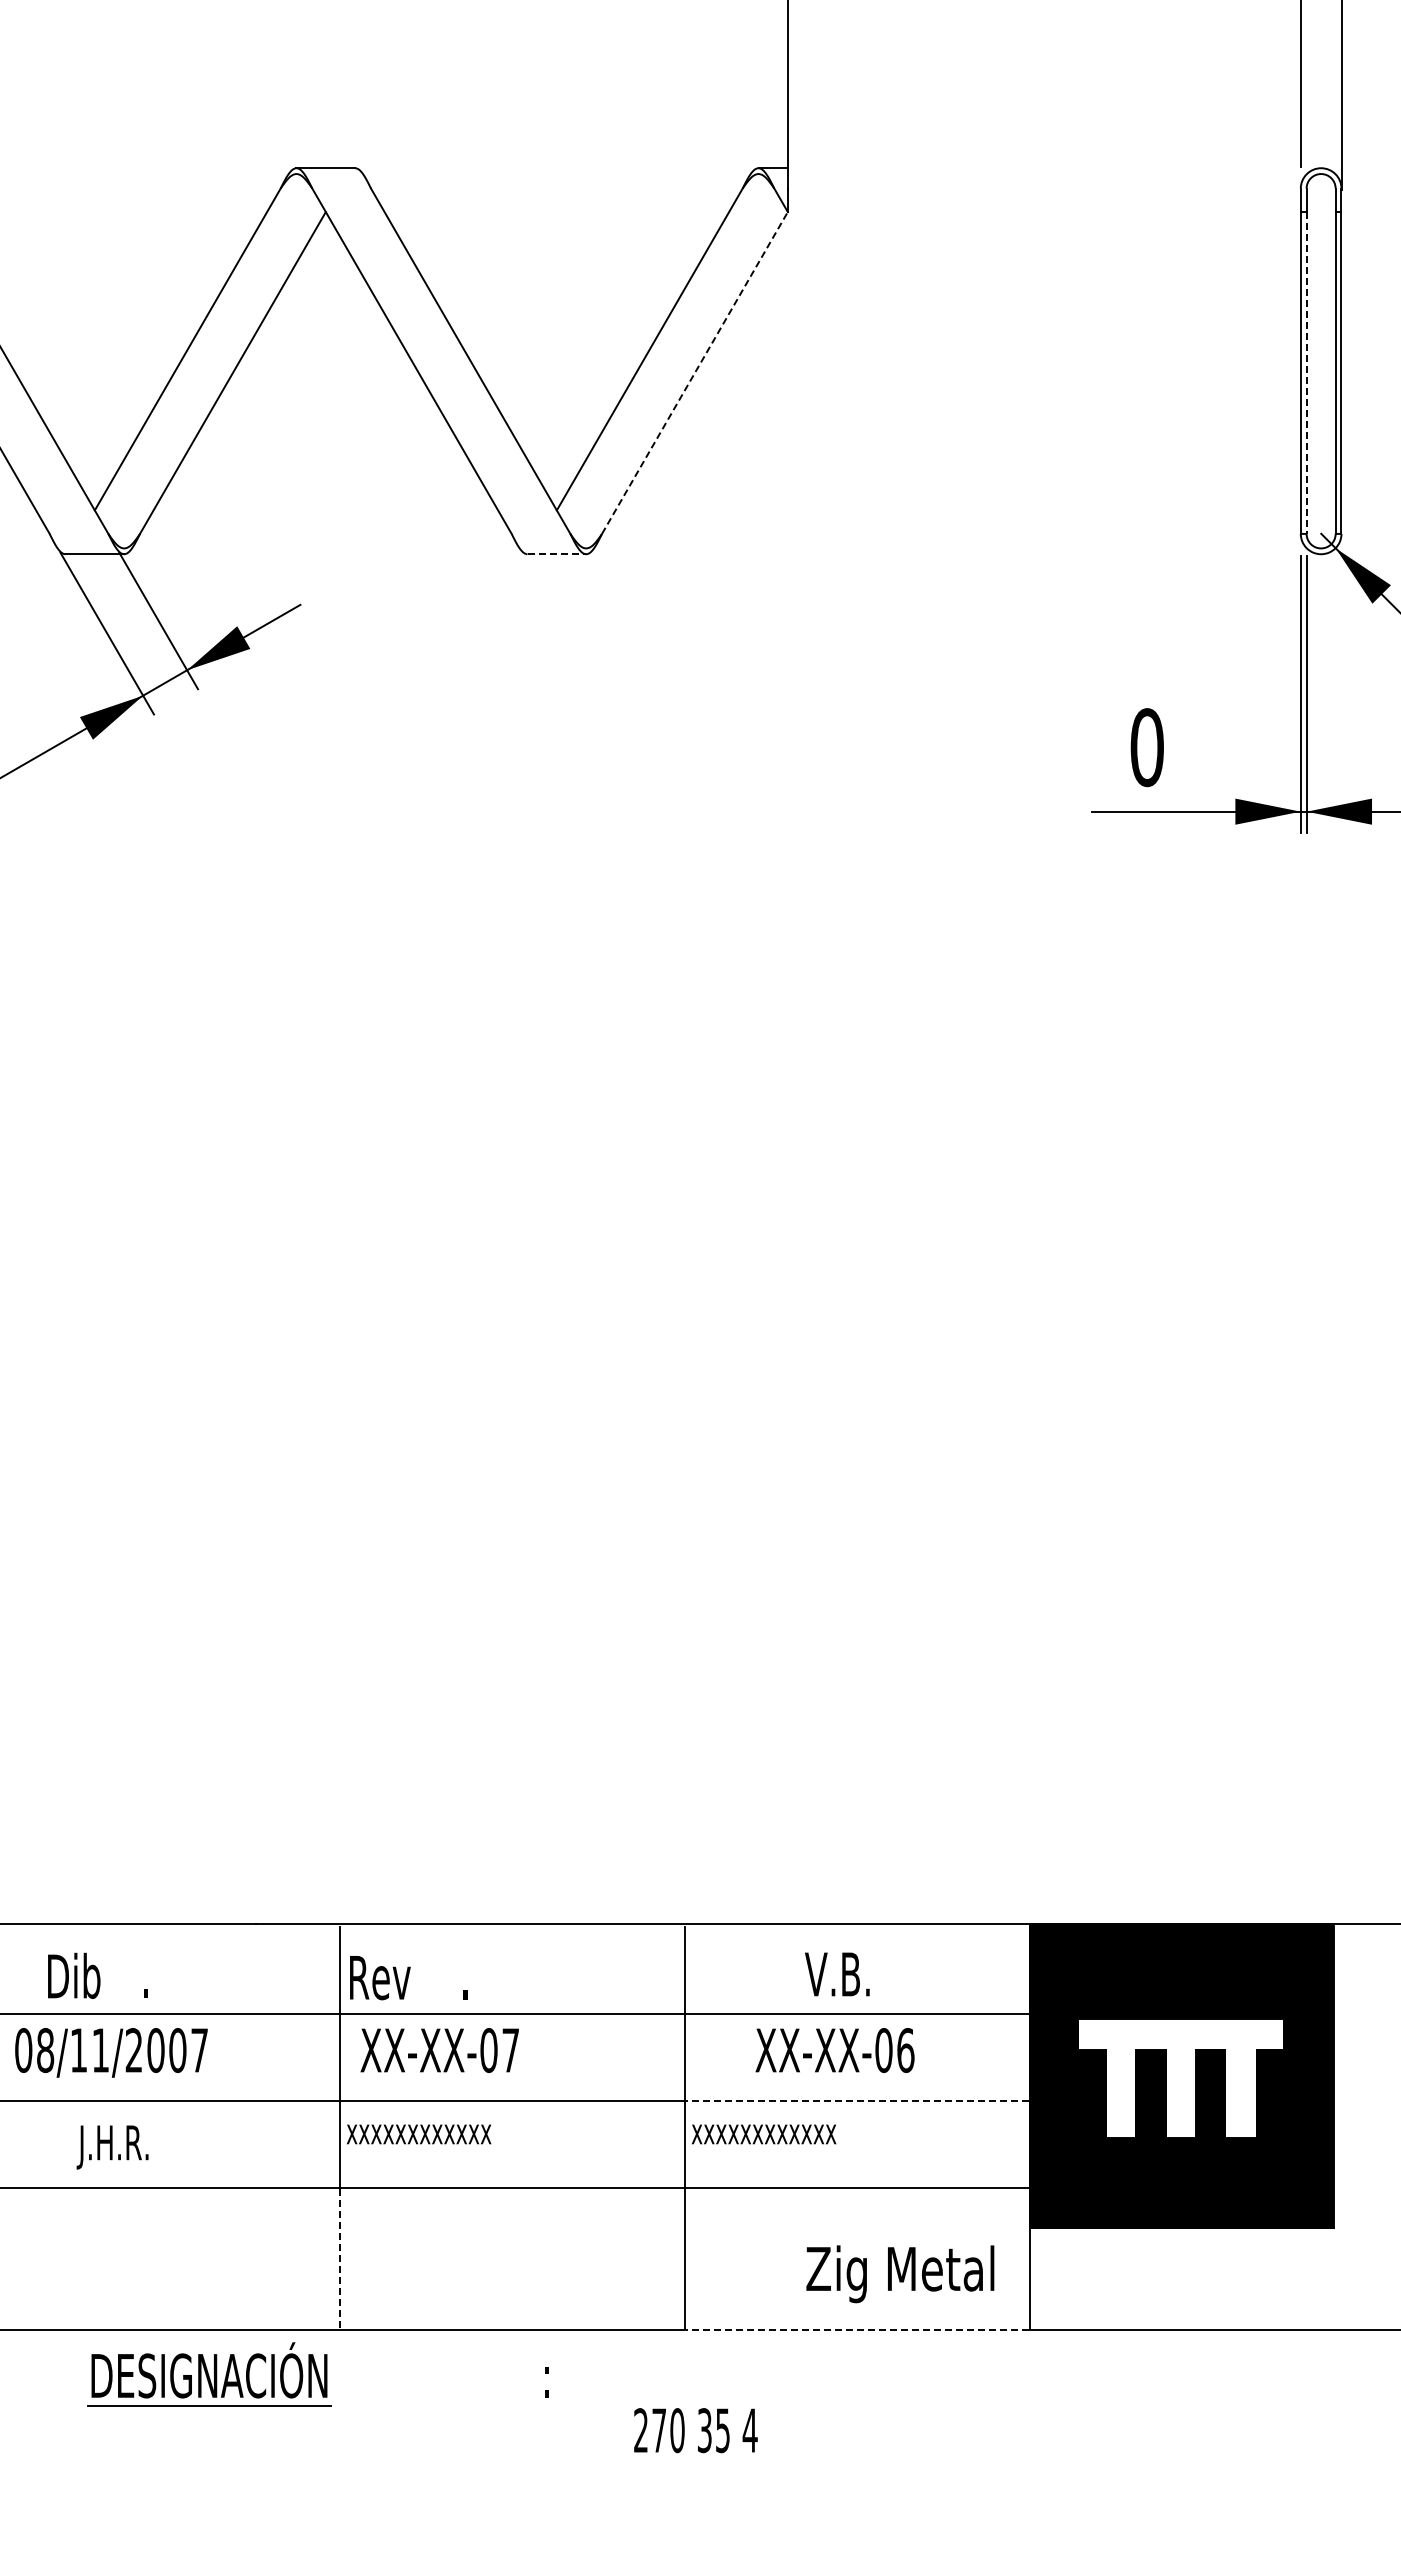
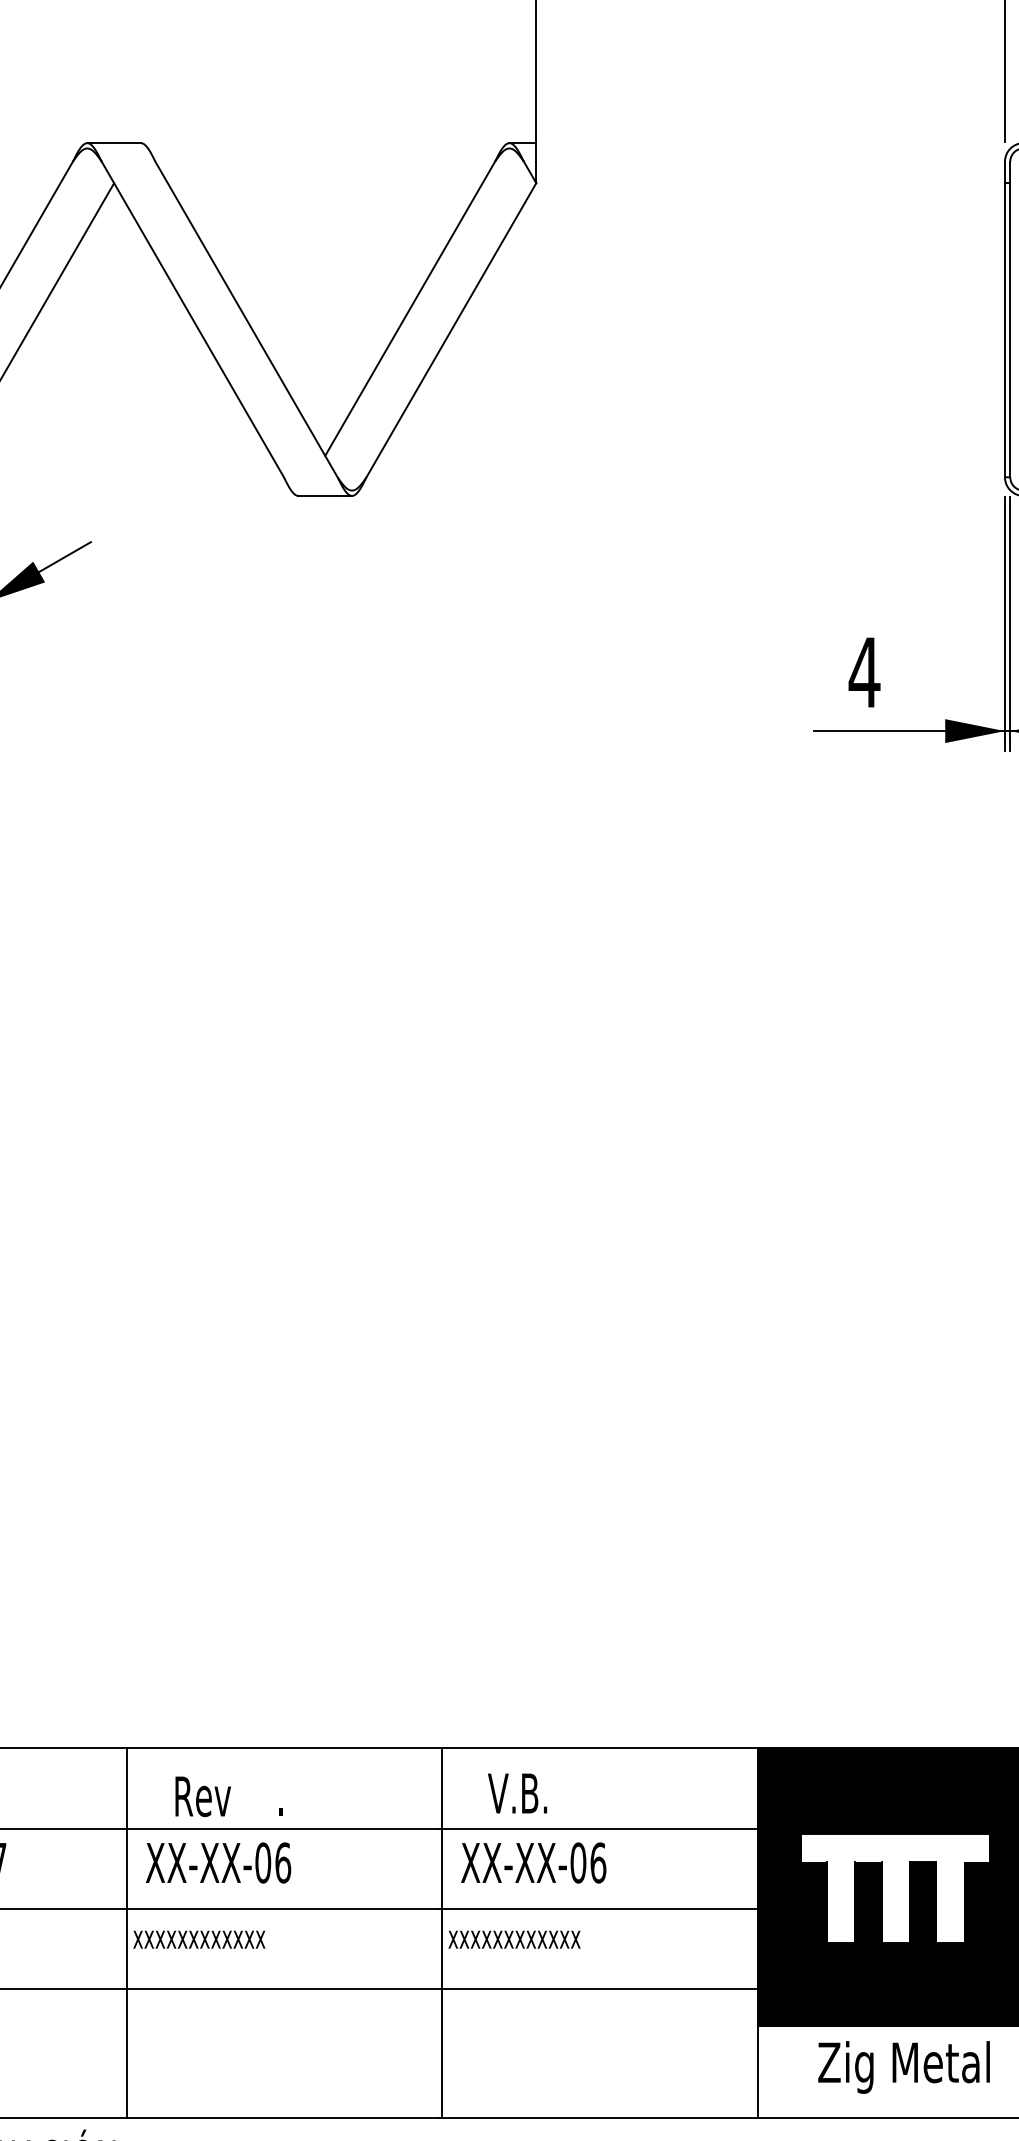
line: (694, 372) -> (450, 329), dashed -> solid
line: (1306, 372) -> (1010, 329), dashed -> solid
line: (557, 554) -> (325, 496), dashed -> solid
text: (1146, 747) -> (863, 672), 0 -> 4
text: (837, 1974) -> (517, 1793), moved
text: (408, 1978) -> (228, 1797), moved
text: (510, 2050) -> (282, 1863), XX-XX-07 -> XX-XX-06
text: (834, 2050) -> (533, 1863), moved
line: (856, 2100) -> (599, 1908), dashed -> solid
line: (339, 2259) -> (126, 2053), dashed -> solid
text: (900, 2274) -> (904, 2067), moved
line: (856, 2329) -> (599, 2117), dashed -> solid

